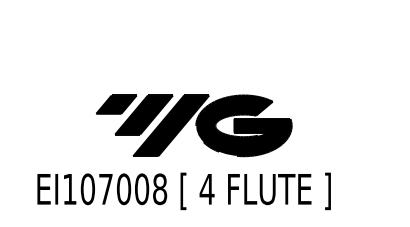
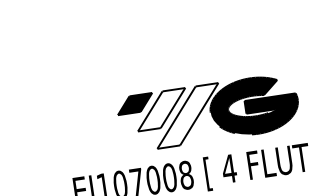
fill: (143, 114) -> (161, 109), removed
fill: (171, 125) -> (188, 115), removed

